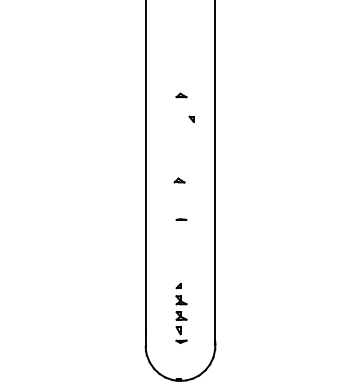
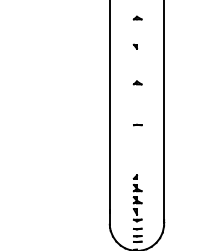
part: (181, 95) -> (137, 18), moved
part: (191, 118) -> (135, 46), moved
part: (179, 180) -> (137, 82), moved
part: (181, 360) -> (137, 235), added

